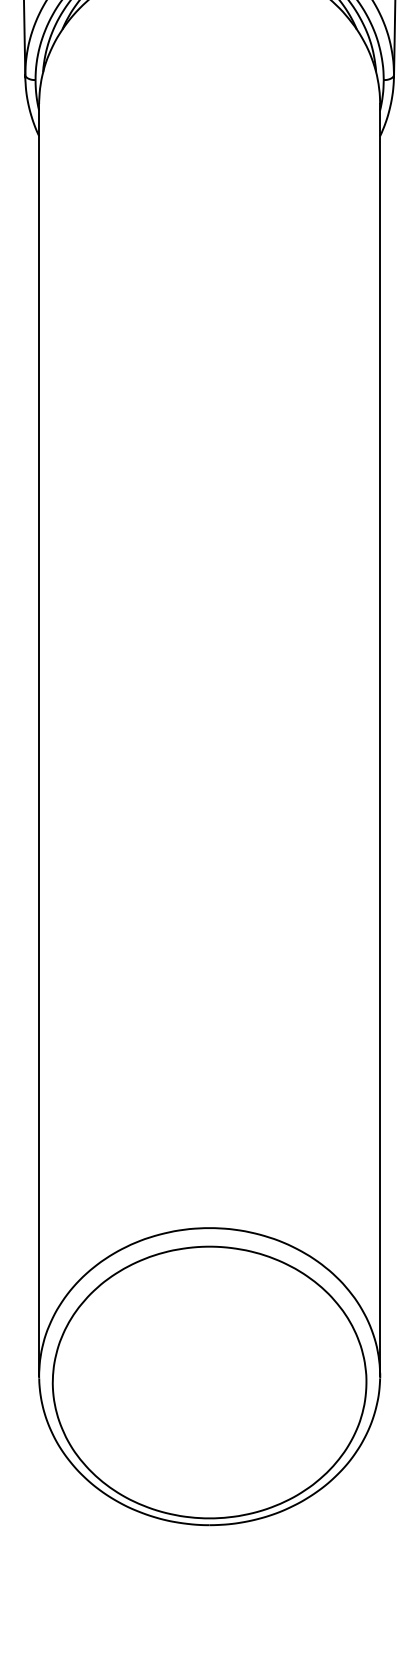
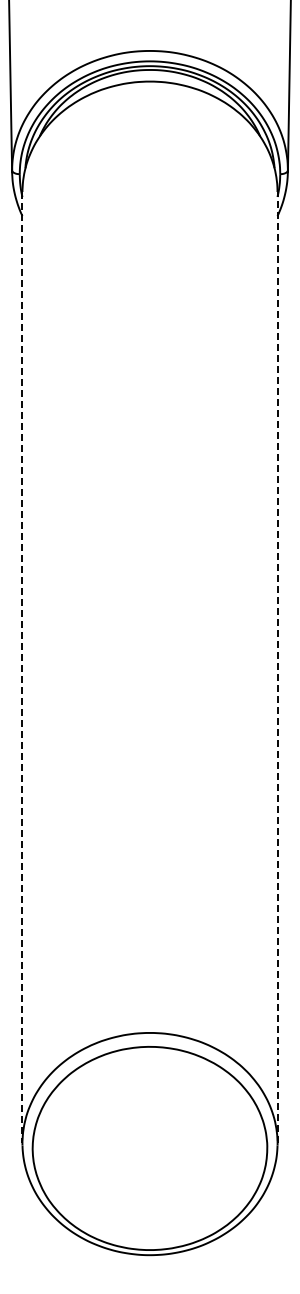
line: (39, 739) -> (22, 667), solid -> dashed
line: (380, 739) -> (277, 667), solid -> dashed

